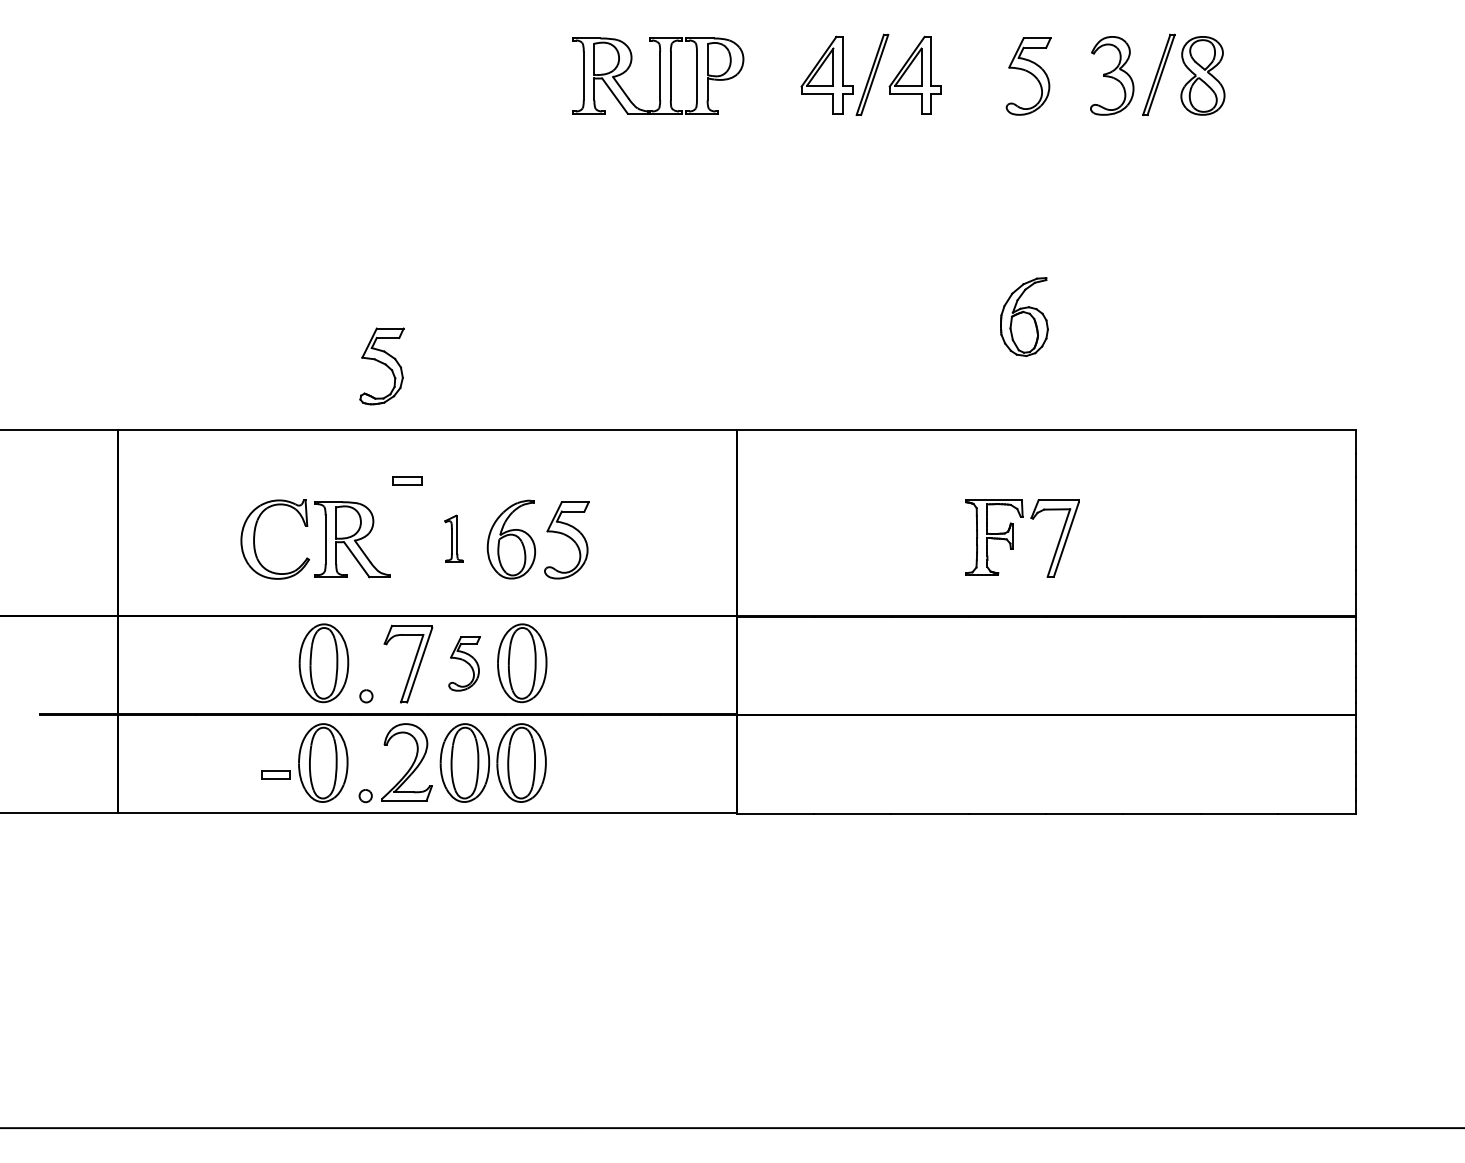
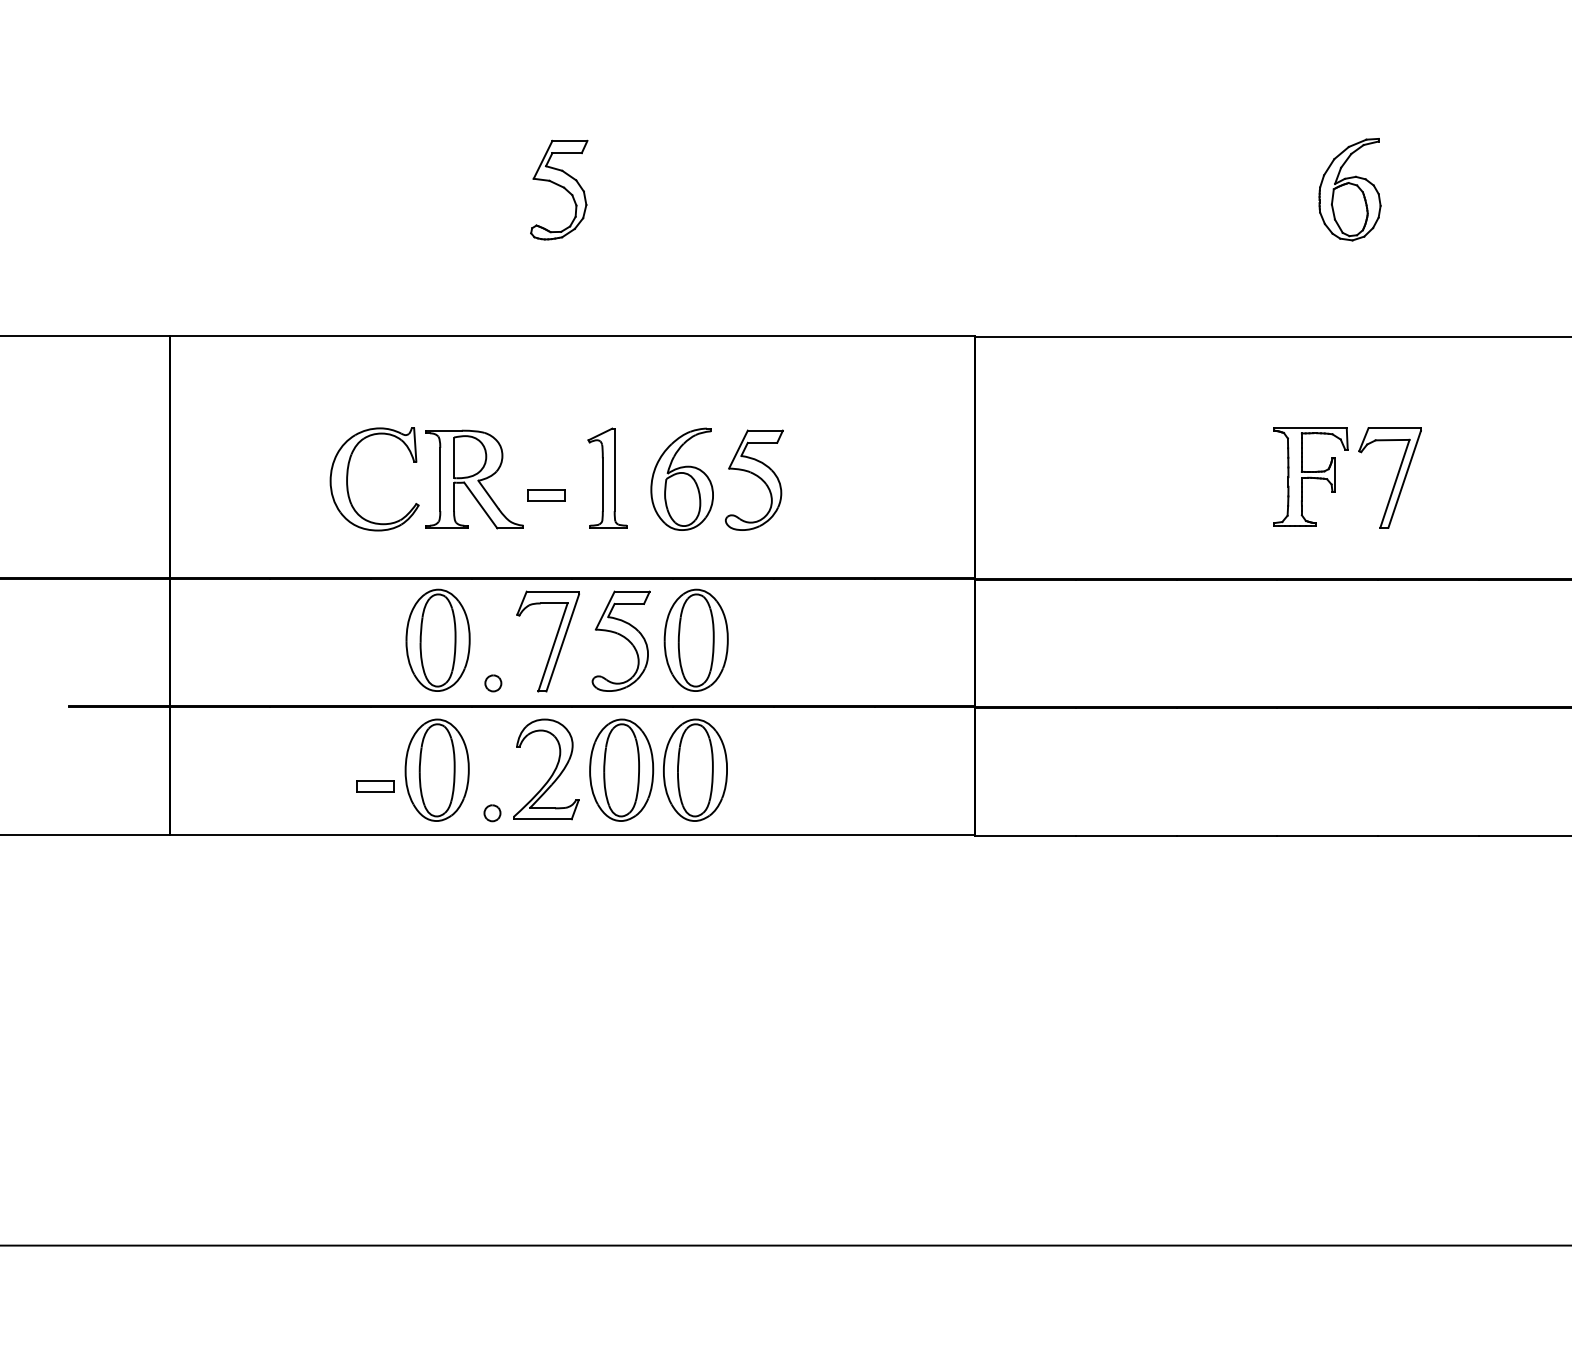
part: (381, 366) -> (558, 190), moved
part: (407, 480) -> (546, 494), moved
part: (453, 538) -> (606, 477), size x1.67
part: (464, 663) -> (621, 640), size x1.43

